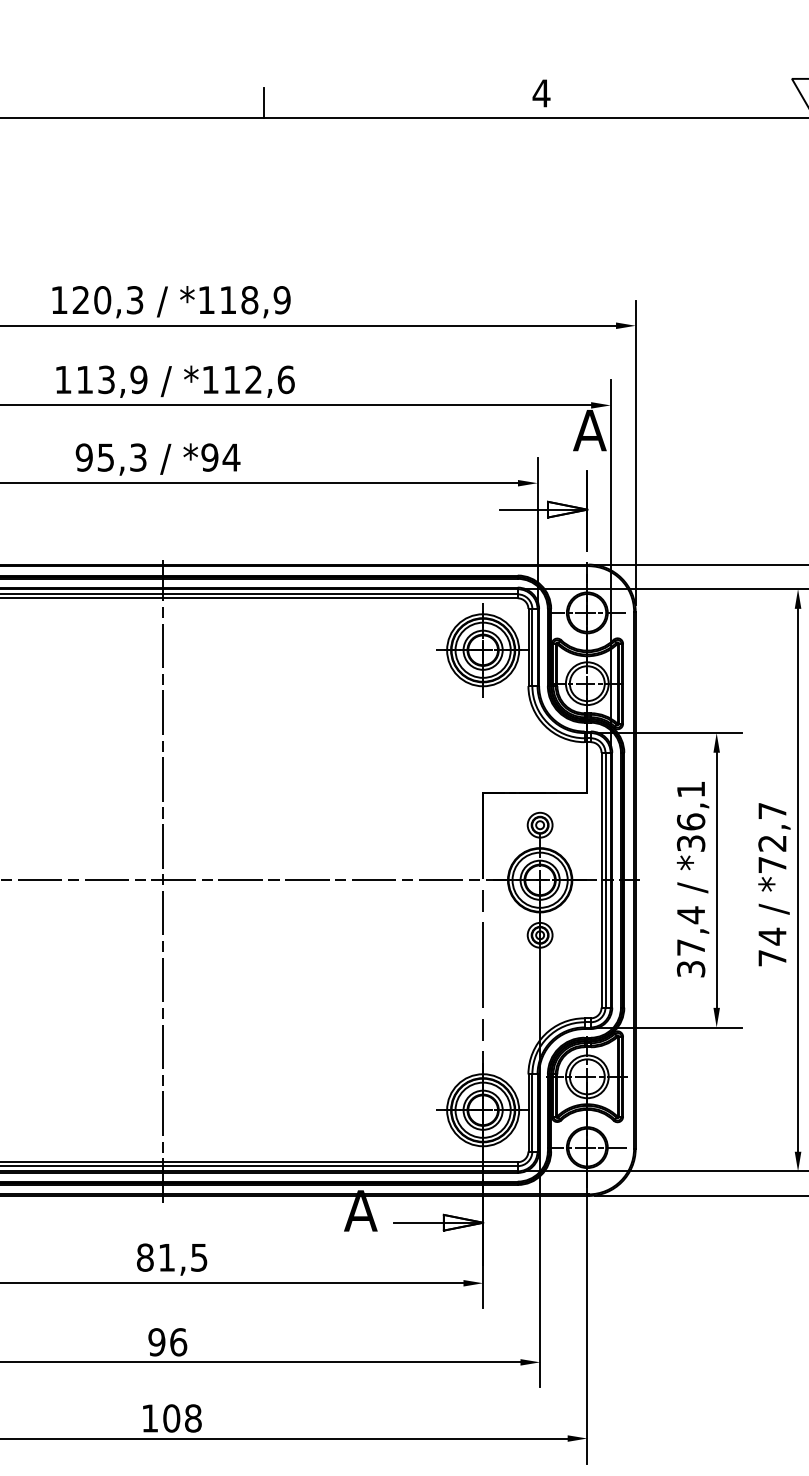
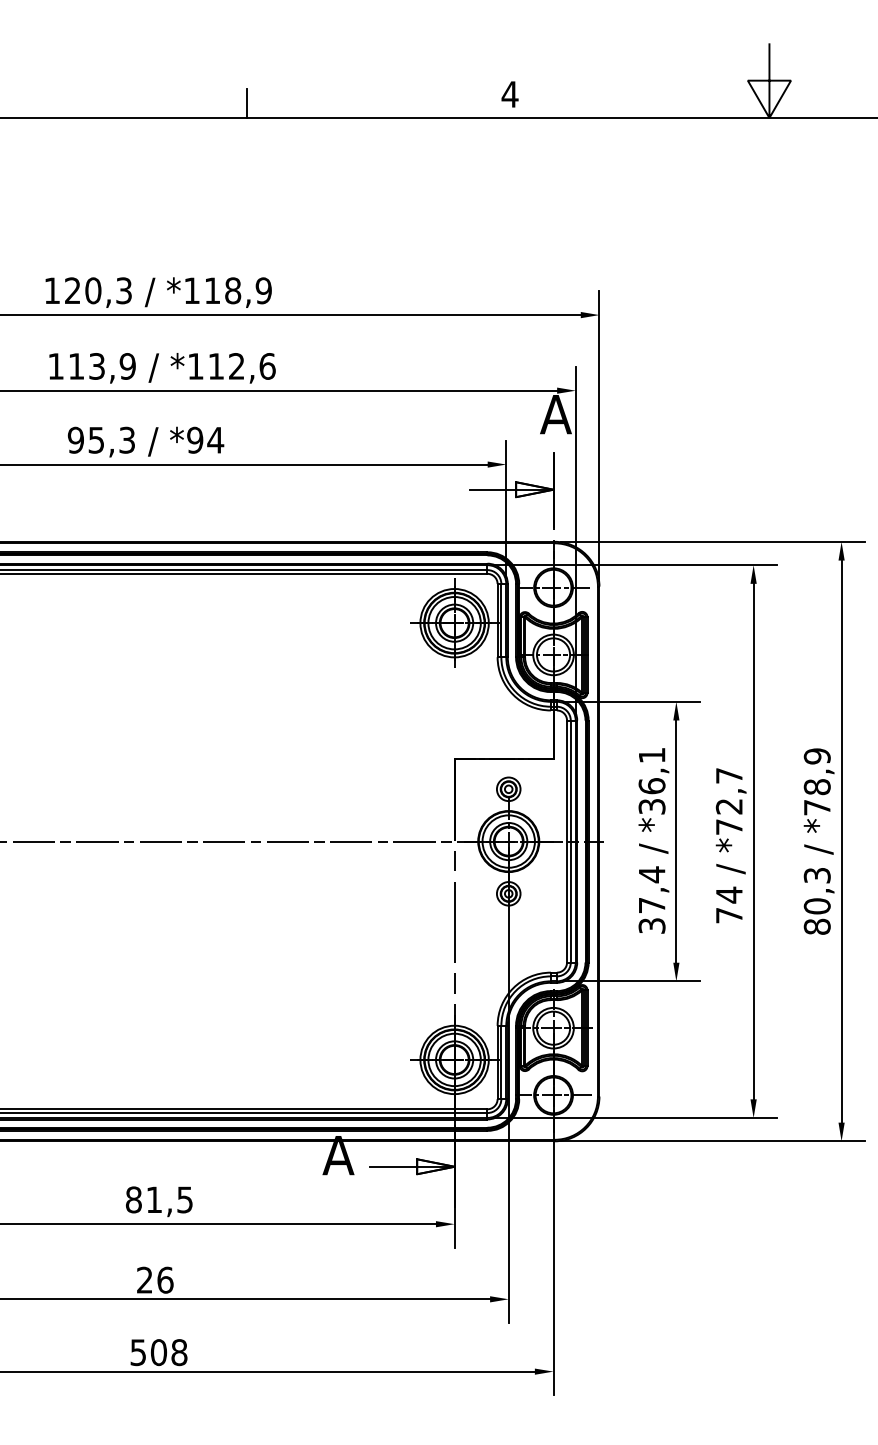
line: (162, 881) -> (150, 842), removed
text: (156, 1341) -> (144, 1279), 96 -> 26
text: (149, 1418) -> (137, 1352), 108 -> 508

